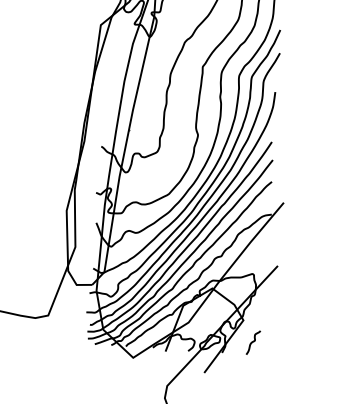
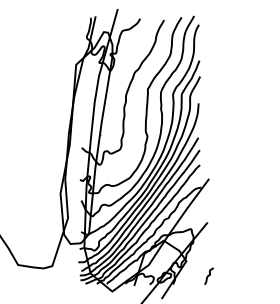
curve: (252, 341) -> (208, 275), moved

